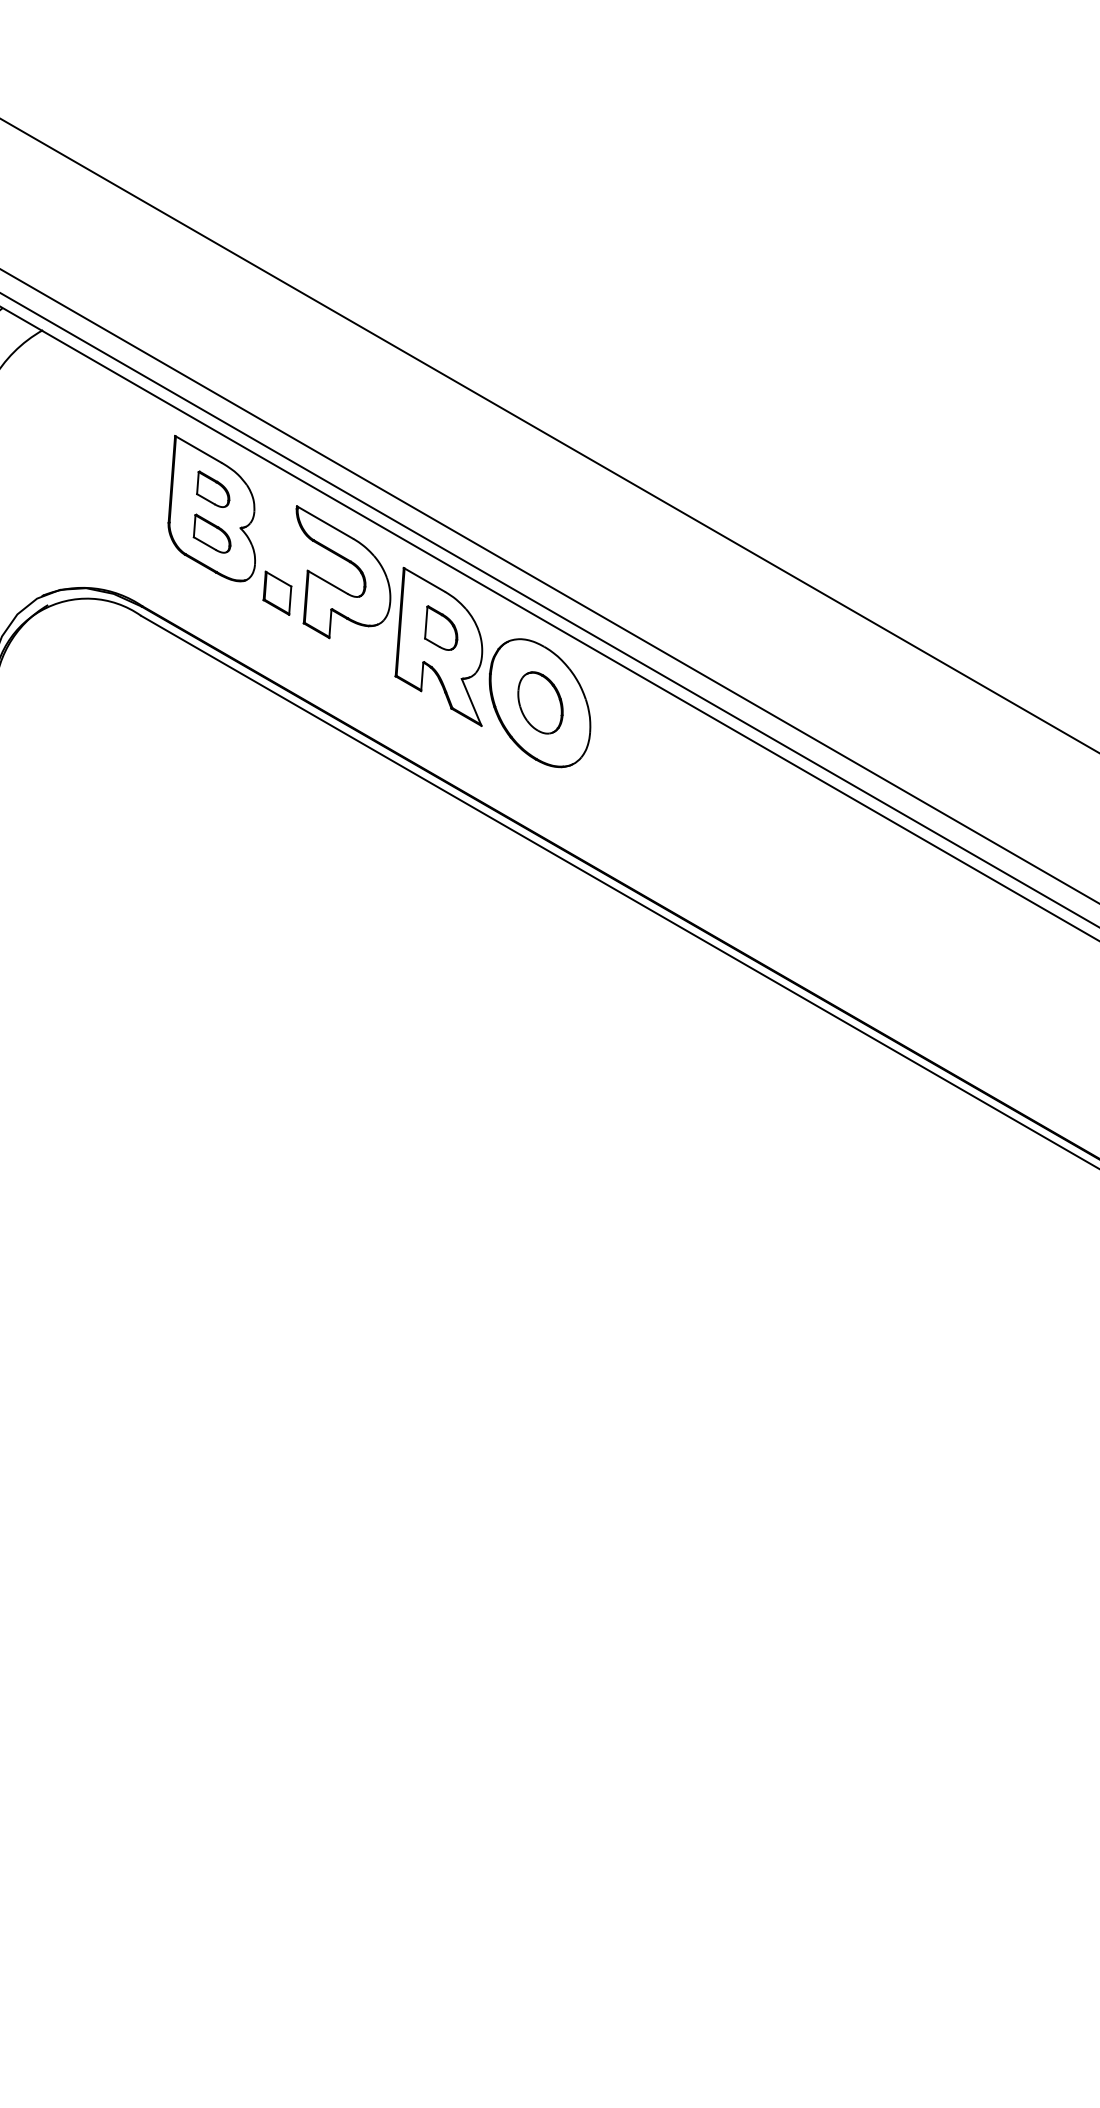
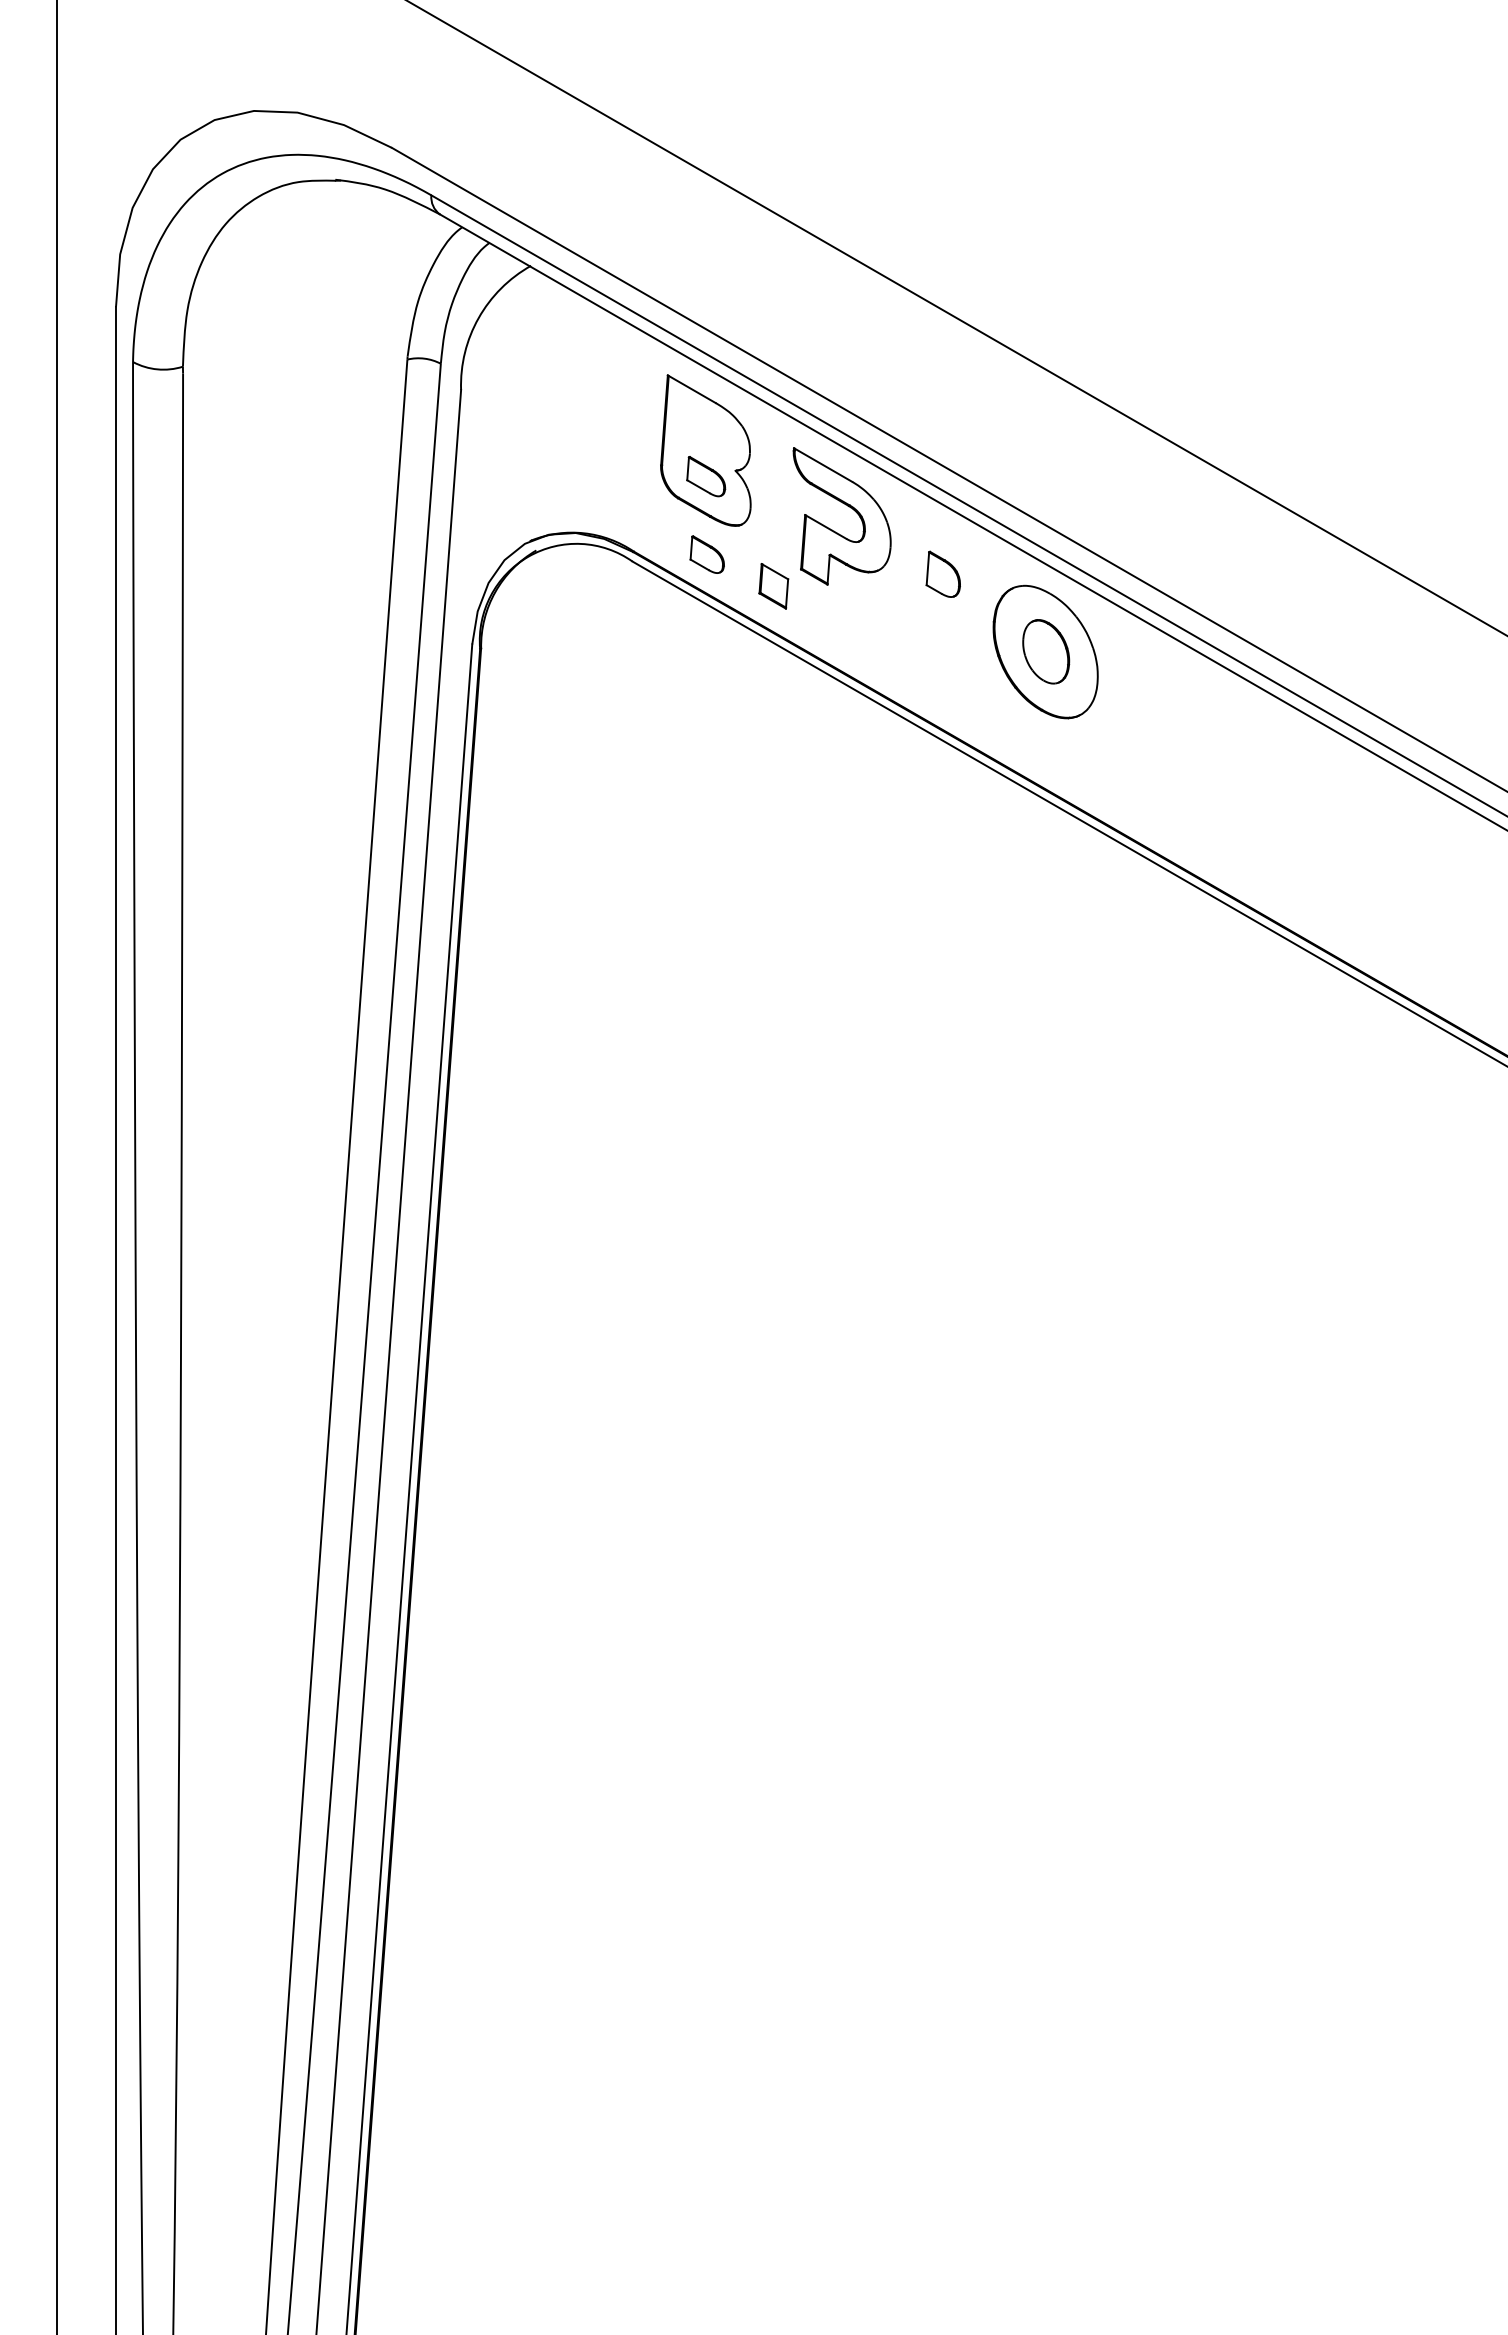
part: (212, 489) -> (706, 554), moved
part: (277, 593) -> (773, 586), moved
part: (438, 646) -> (940, 593), removed

